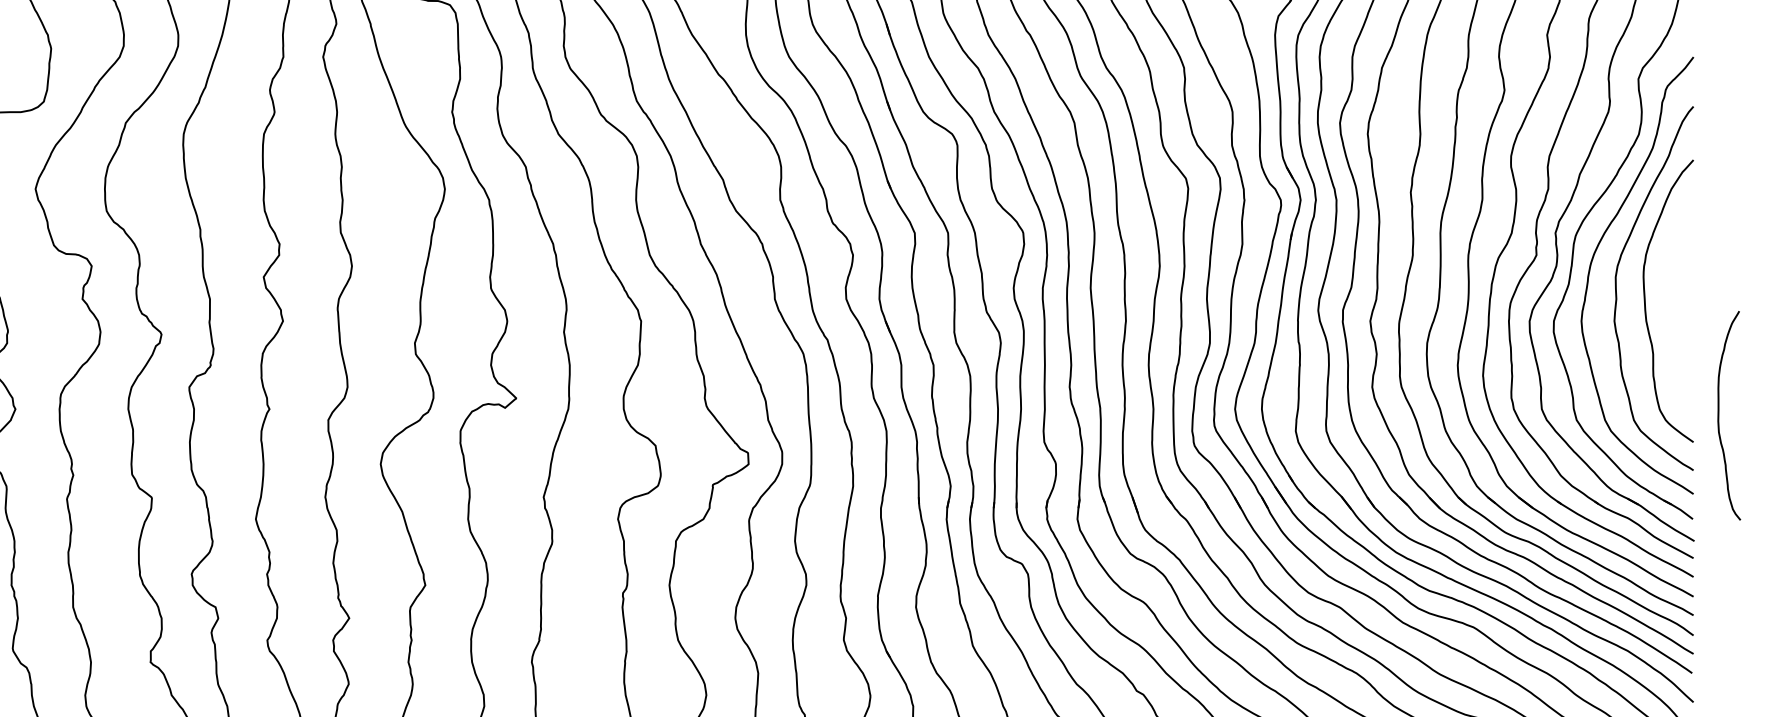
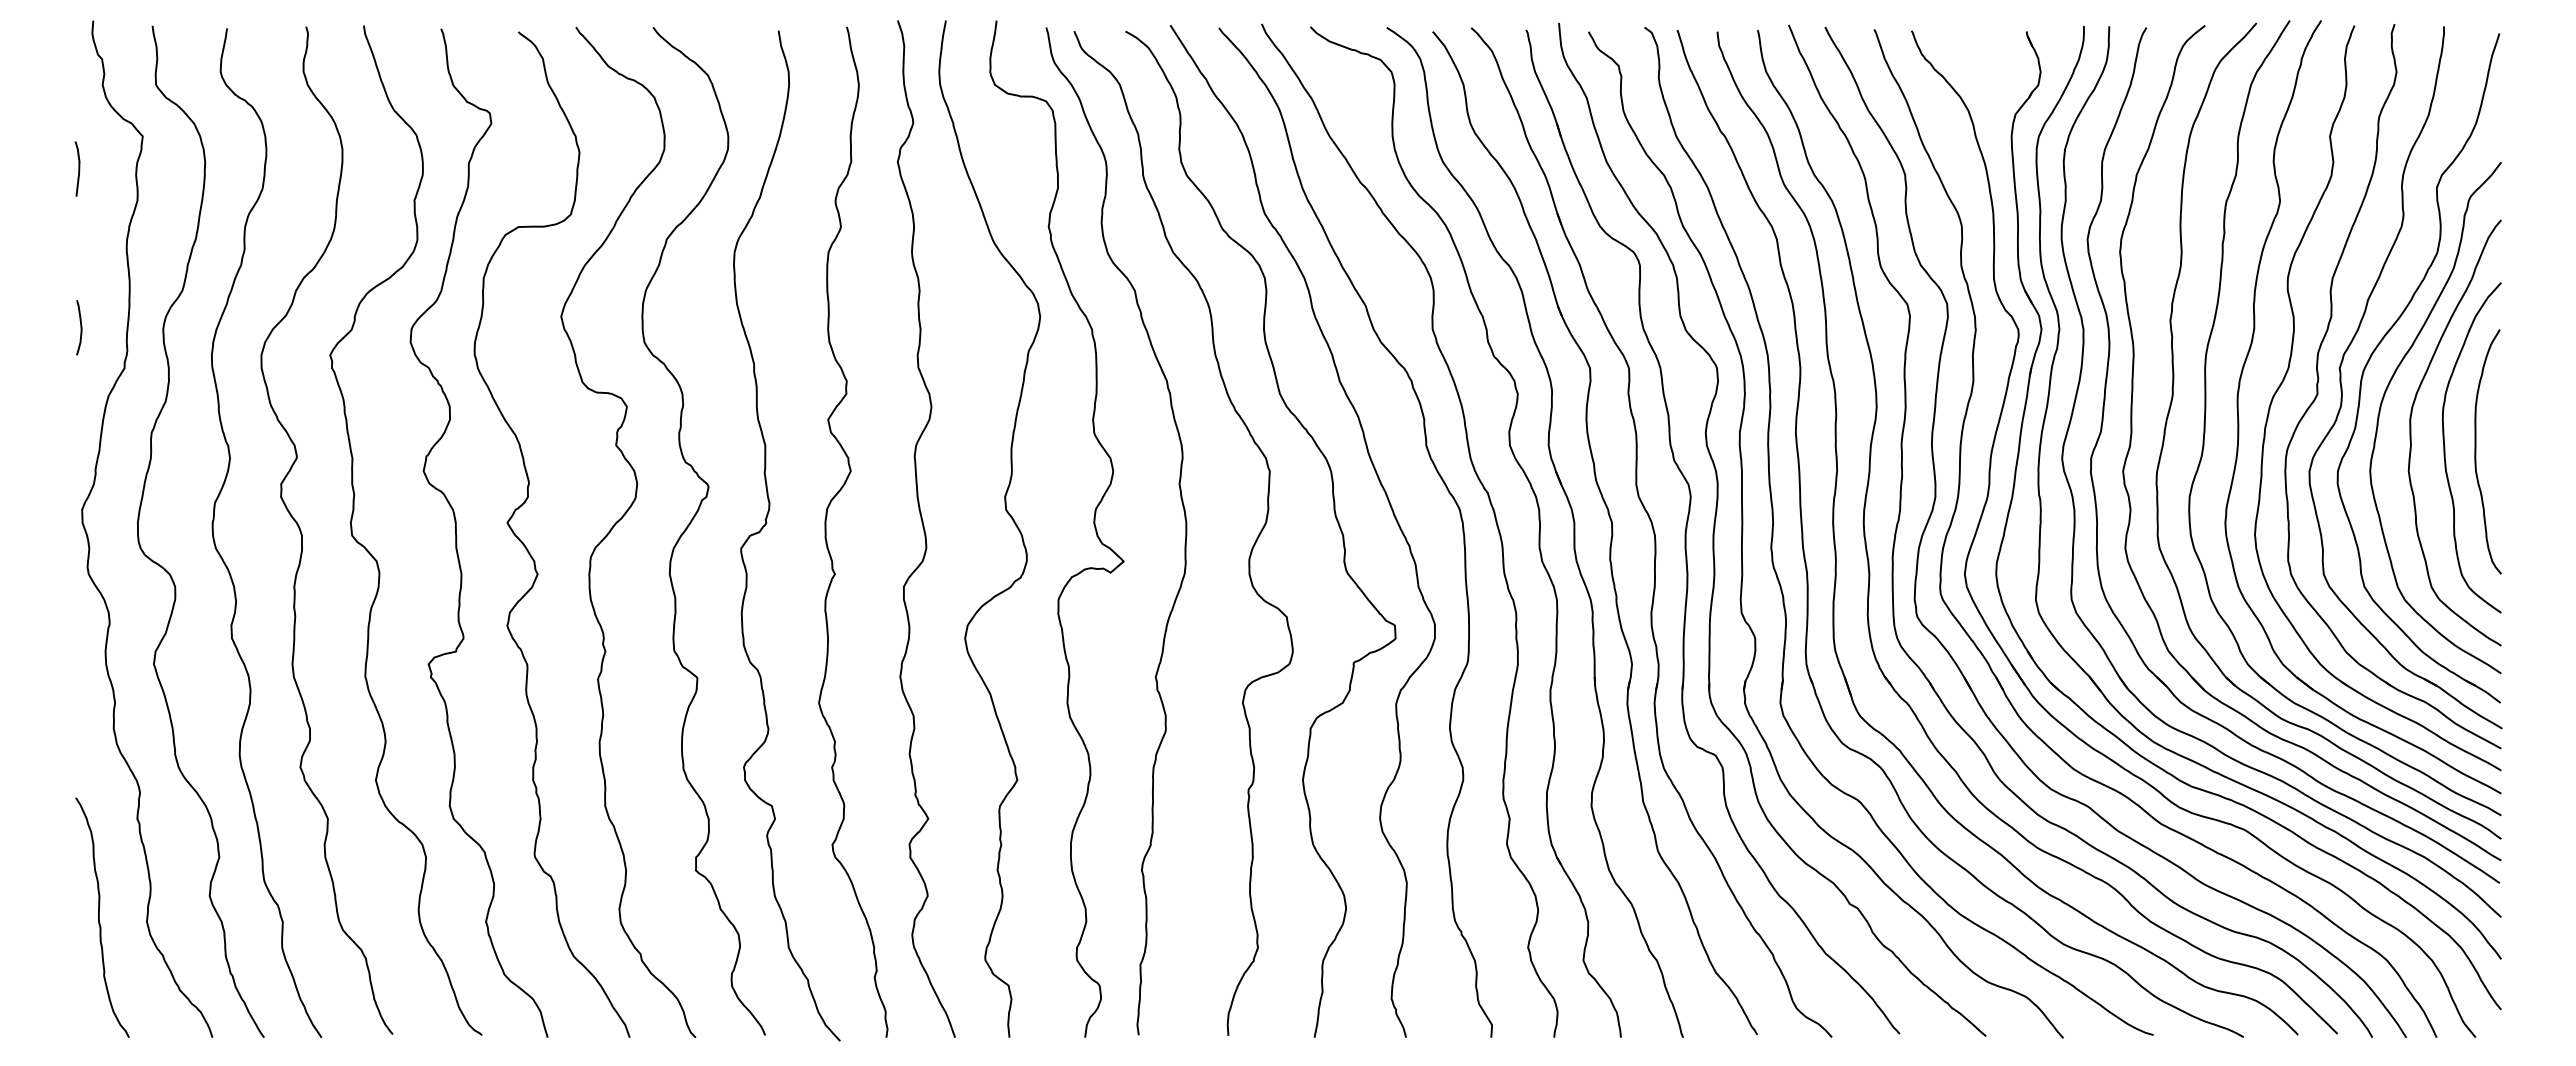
curve: (1719, 415) -> (2476, 451), moved

